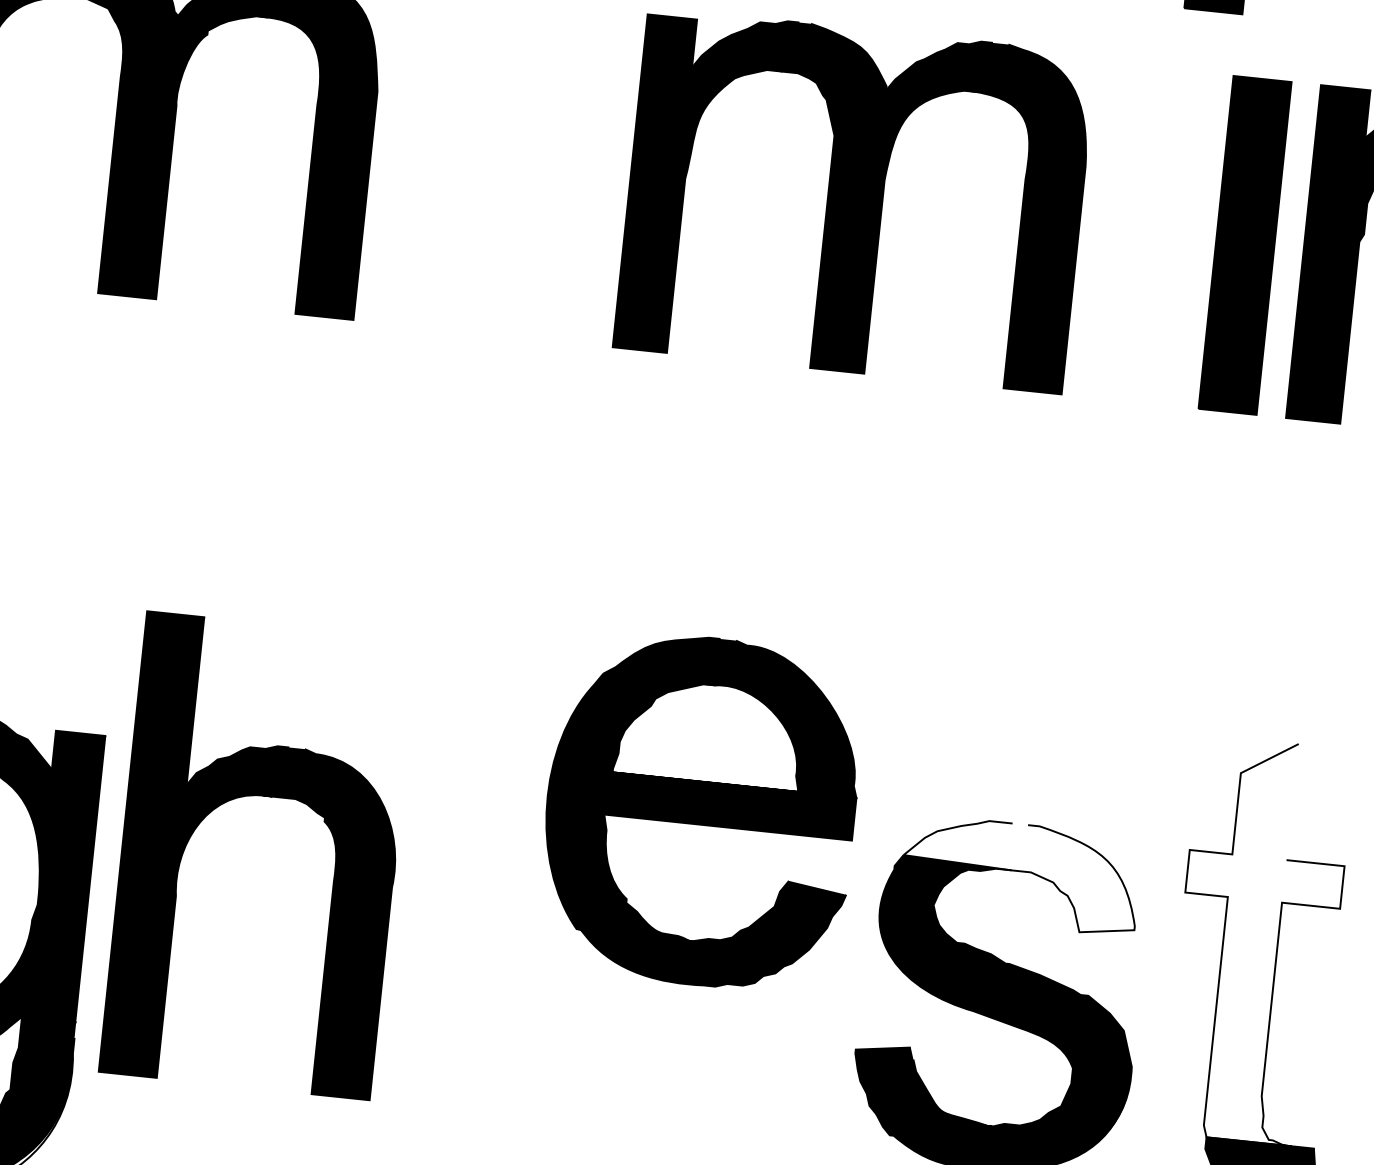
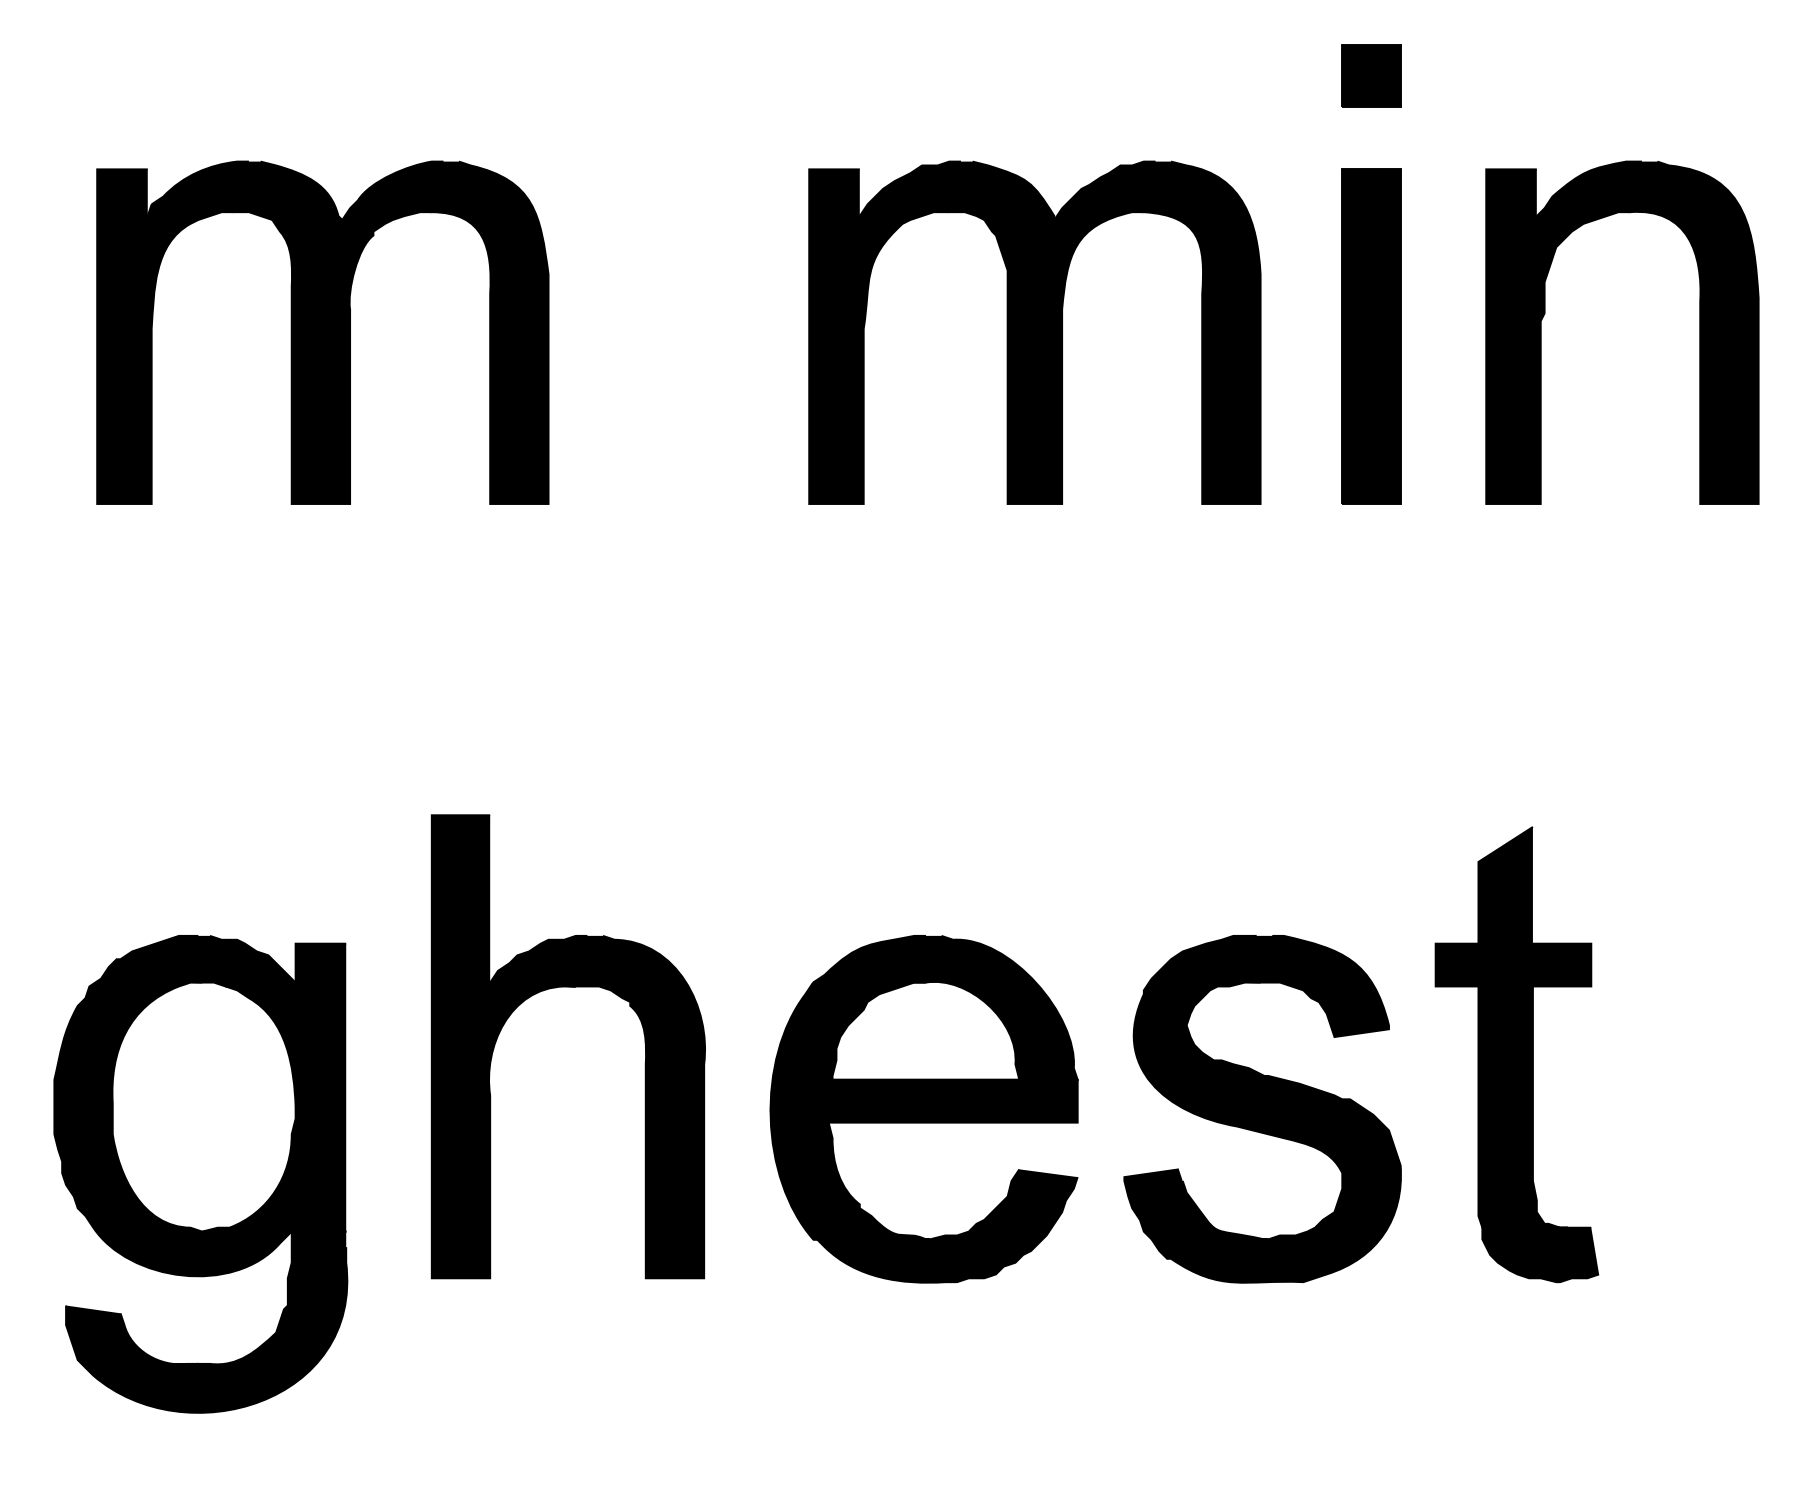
part: (1245, 245) -> (1371, 336), moved
part: (264, 796) -> (567, 987), moved
part: (699, 811) -> (923, 1109), moved
fill: (1020, 875) -> (1269, 986), added
fill: (1258, 940) -> (1513, 1026), added

